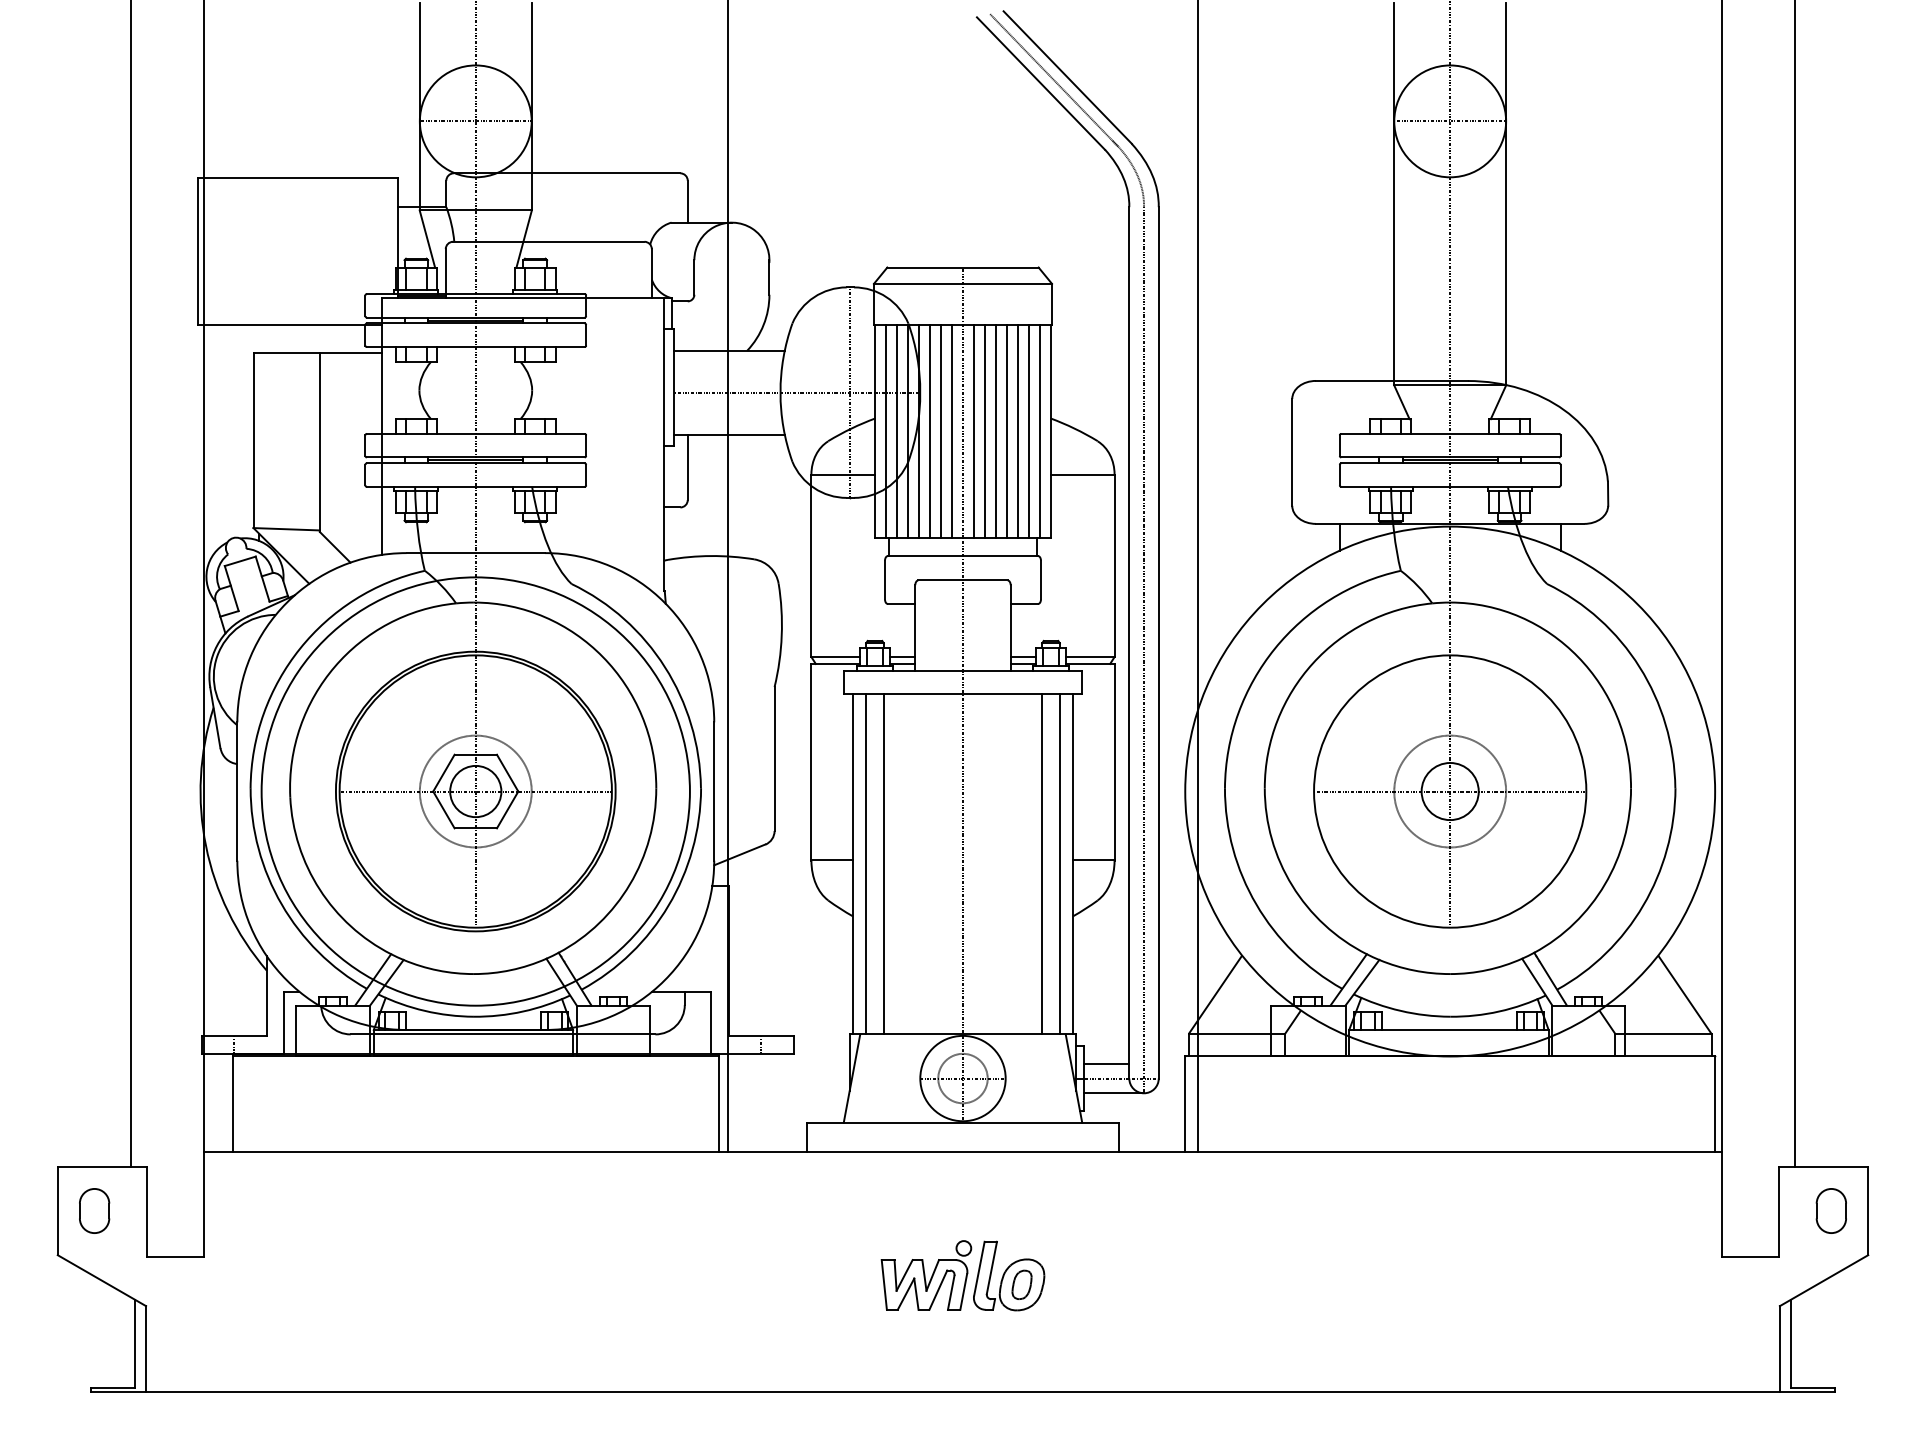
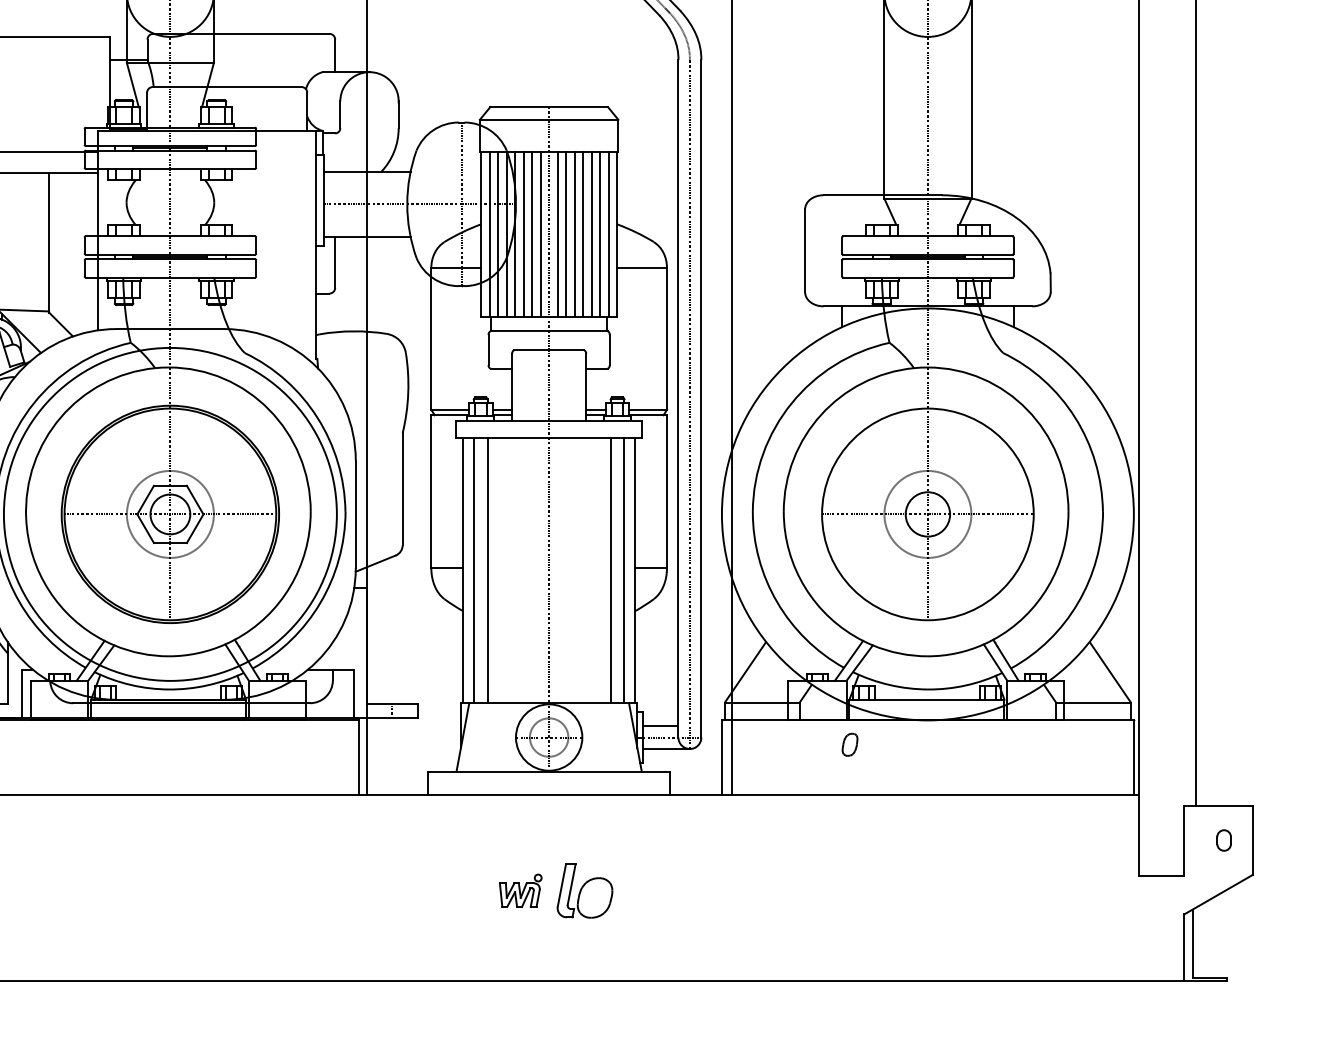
part: (1830, 1210) -> (1223, 840), size x0.6
part: (926, 1275) -> (520, 890), size x0.6
part: (1021, 1284) -> (849, 744), moved

